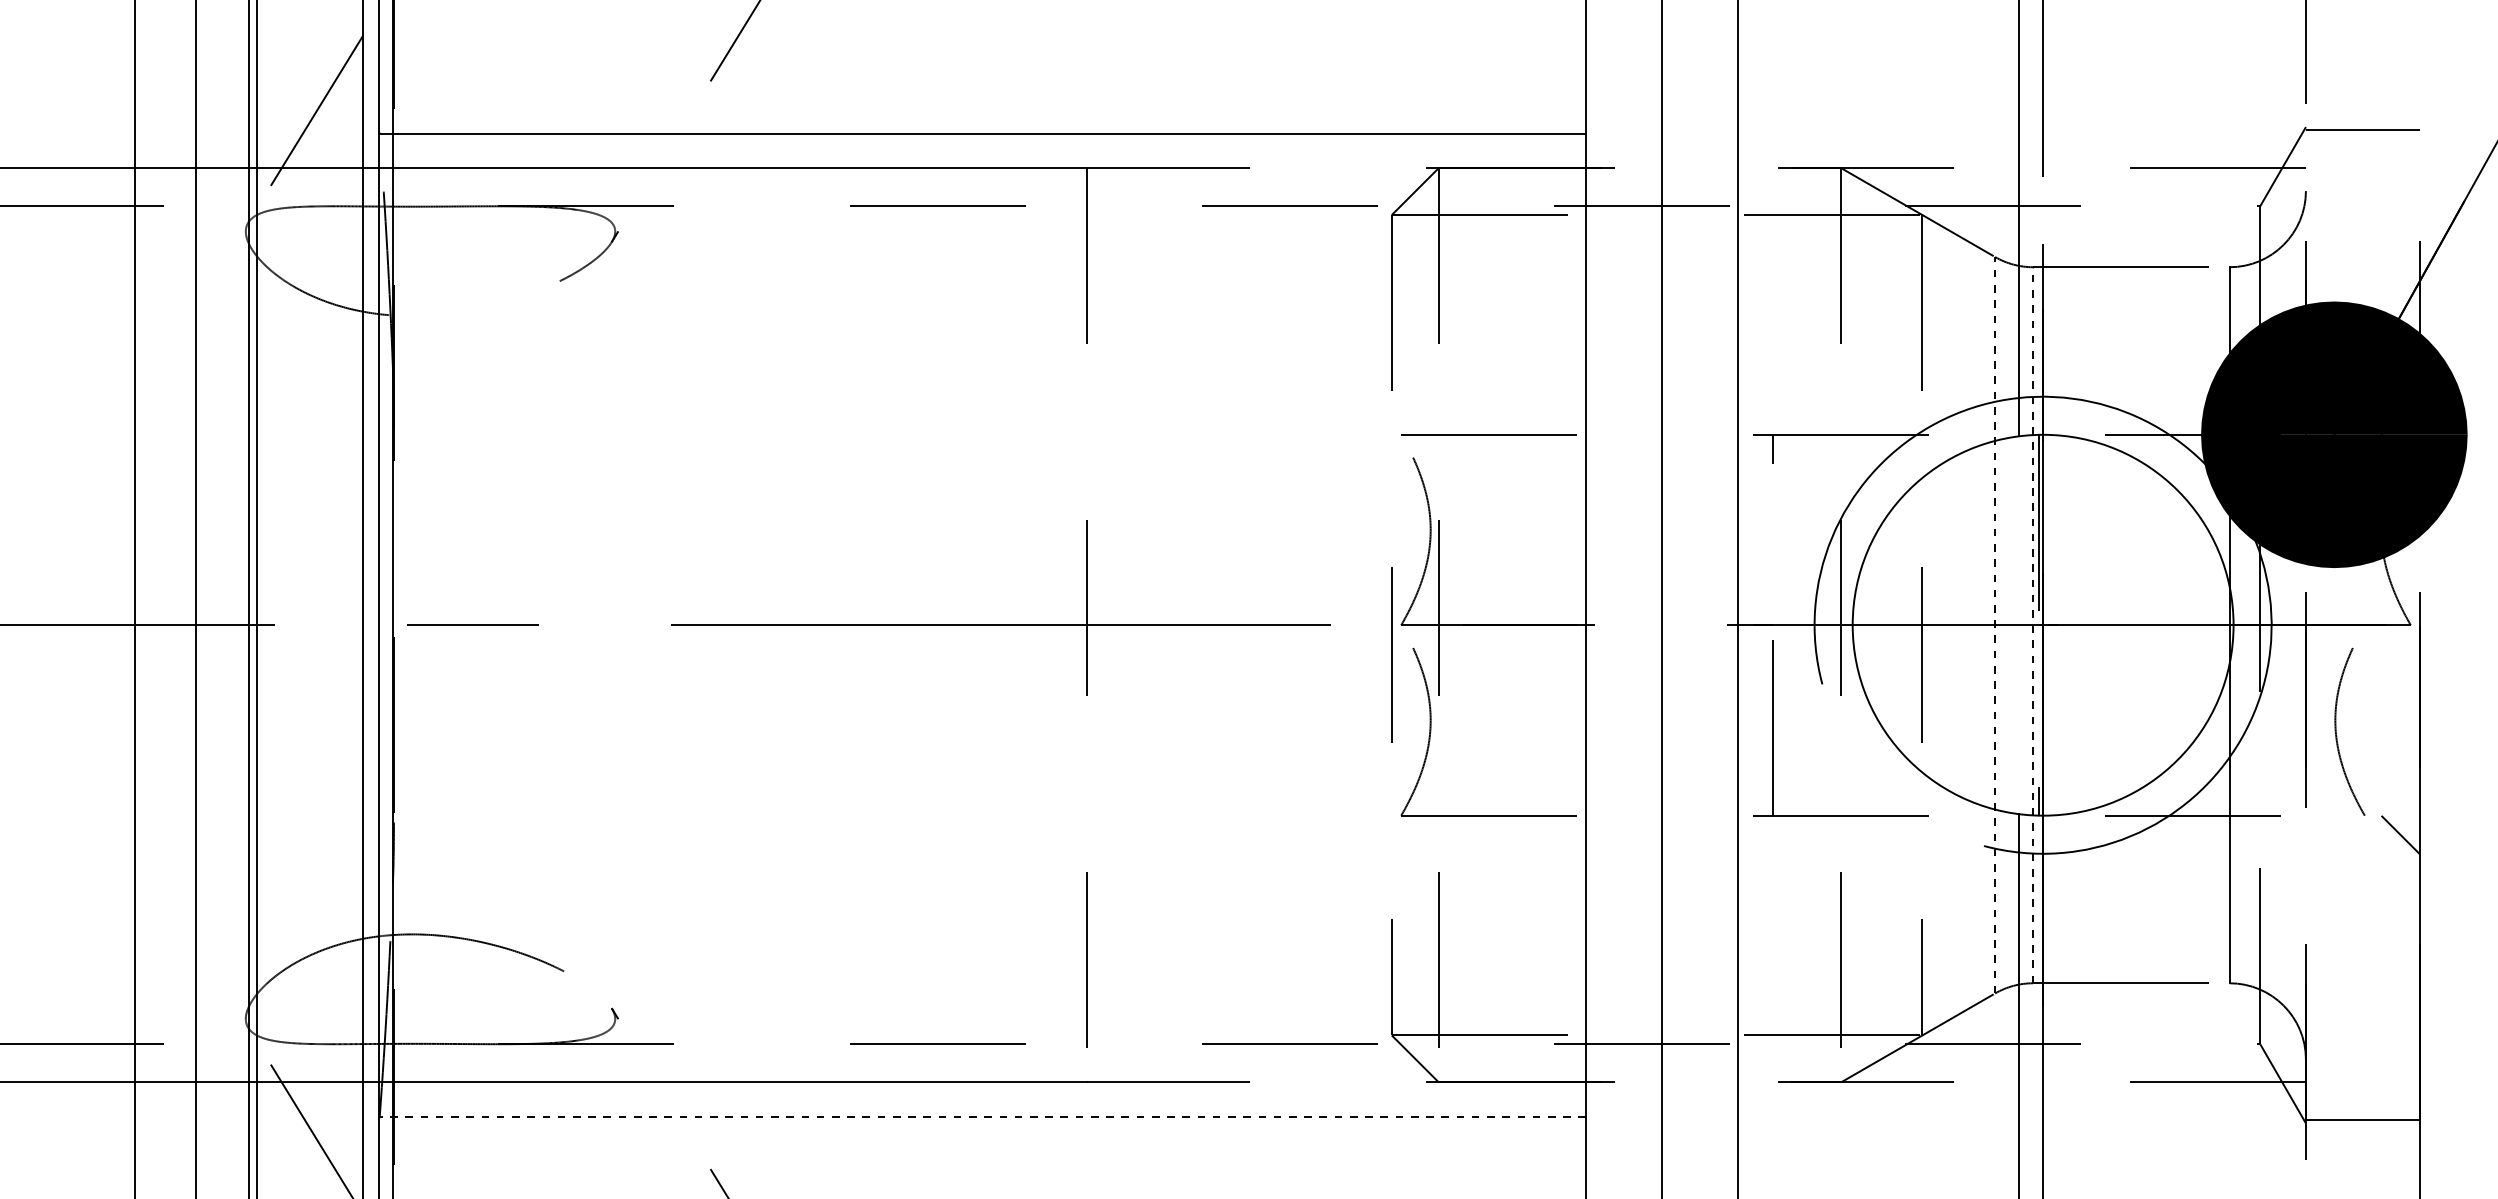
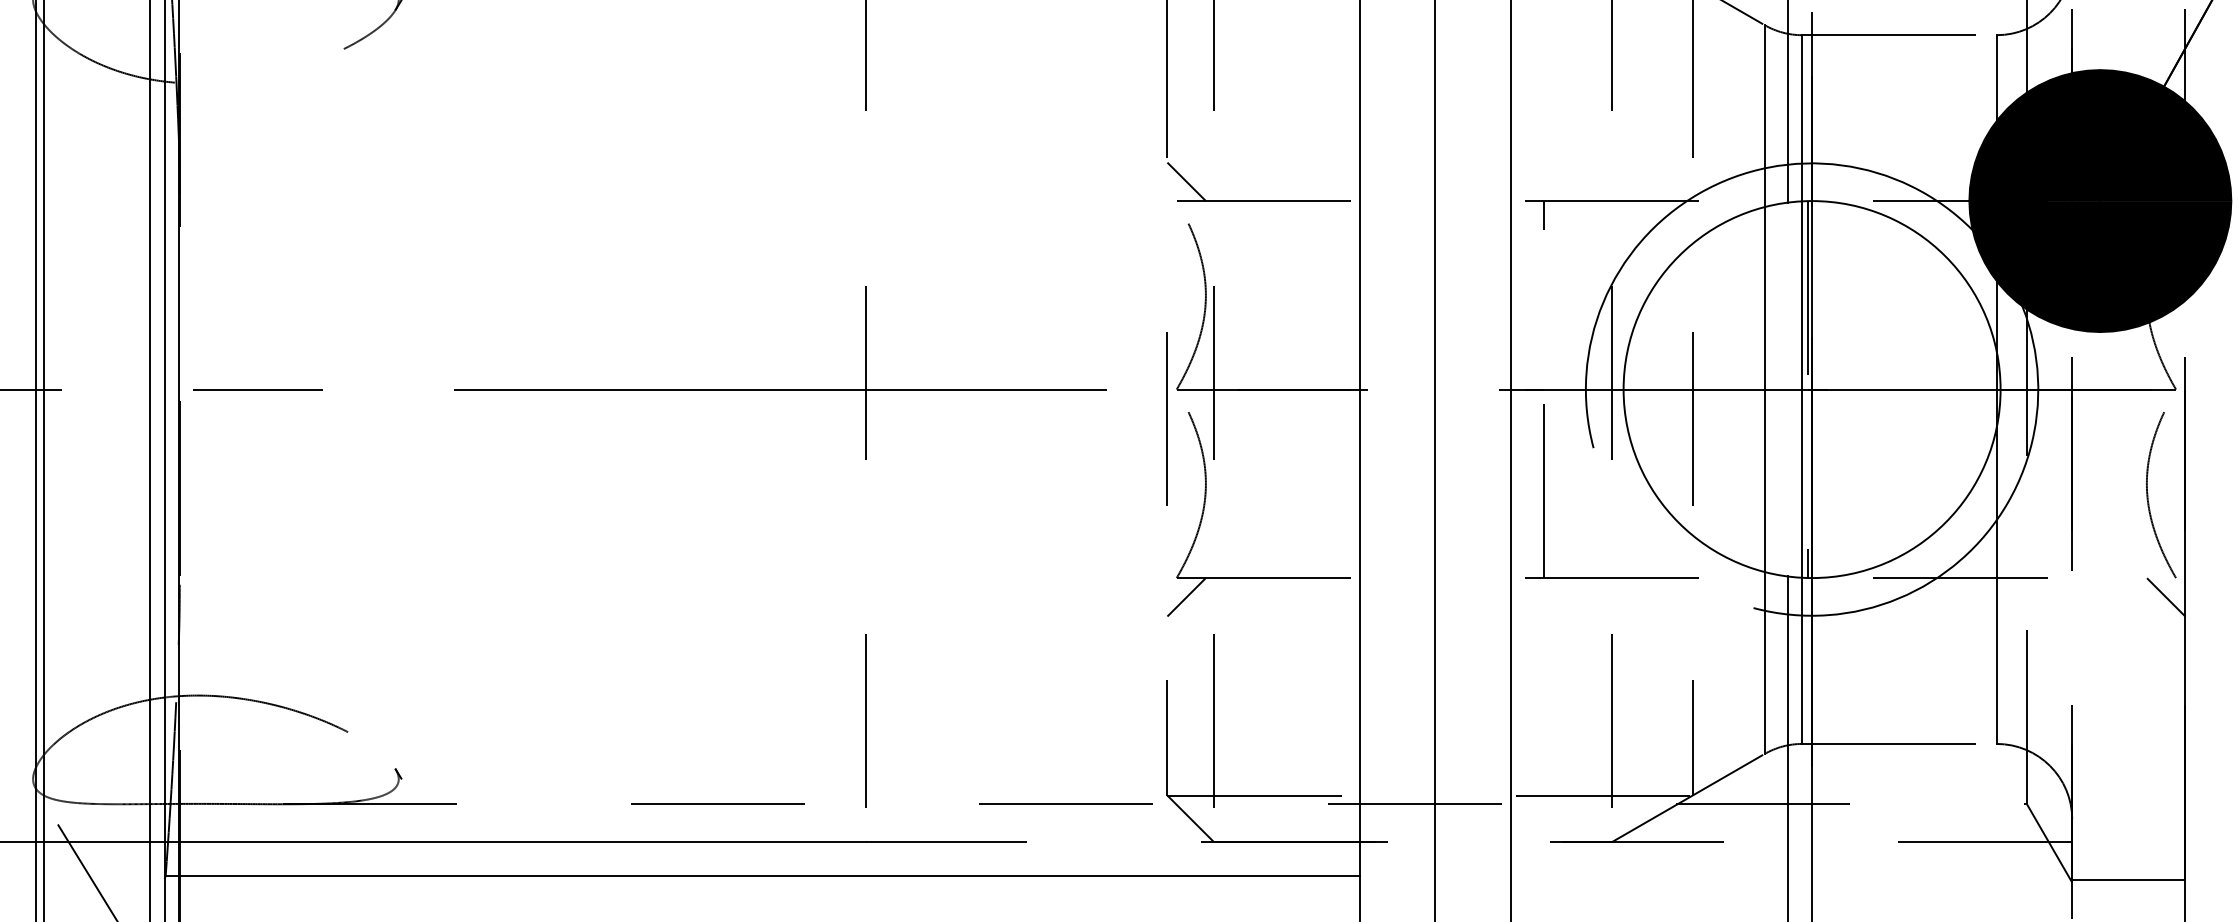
line: (1410, 414) -> (1185, 180), added
line: (1995, 624) -> (1764, 388), dashed -> solid
line: (2033, 624) -> (1802, 388), dashed -> solid
curve: (2337, 735) -> (2148, 498), moved
line: (1410, 834) -> (1185, 596), added
line: (982, 1116) -> (762, 875), dashed -> solid

